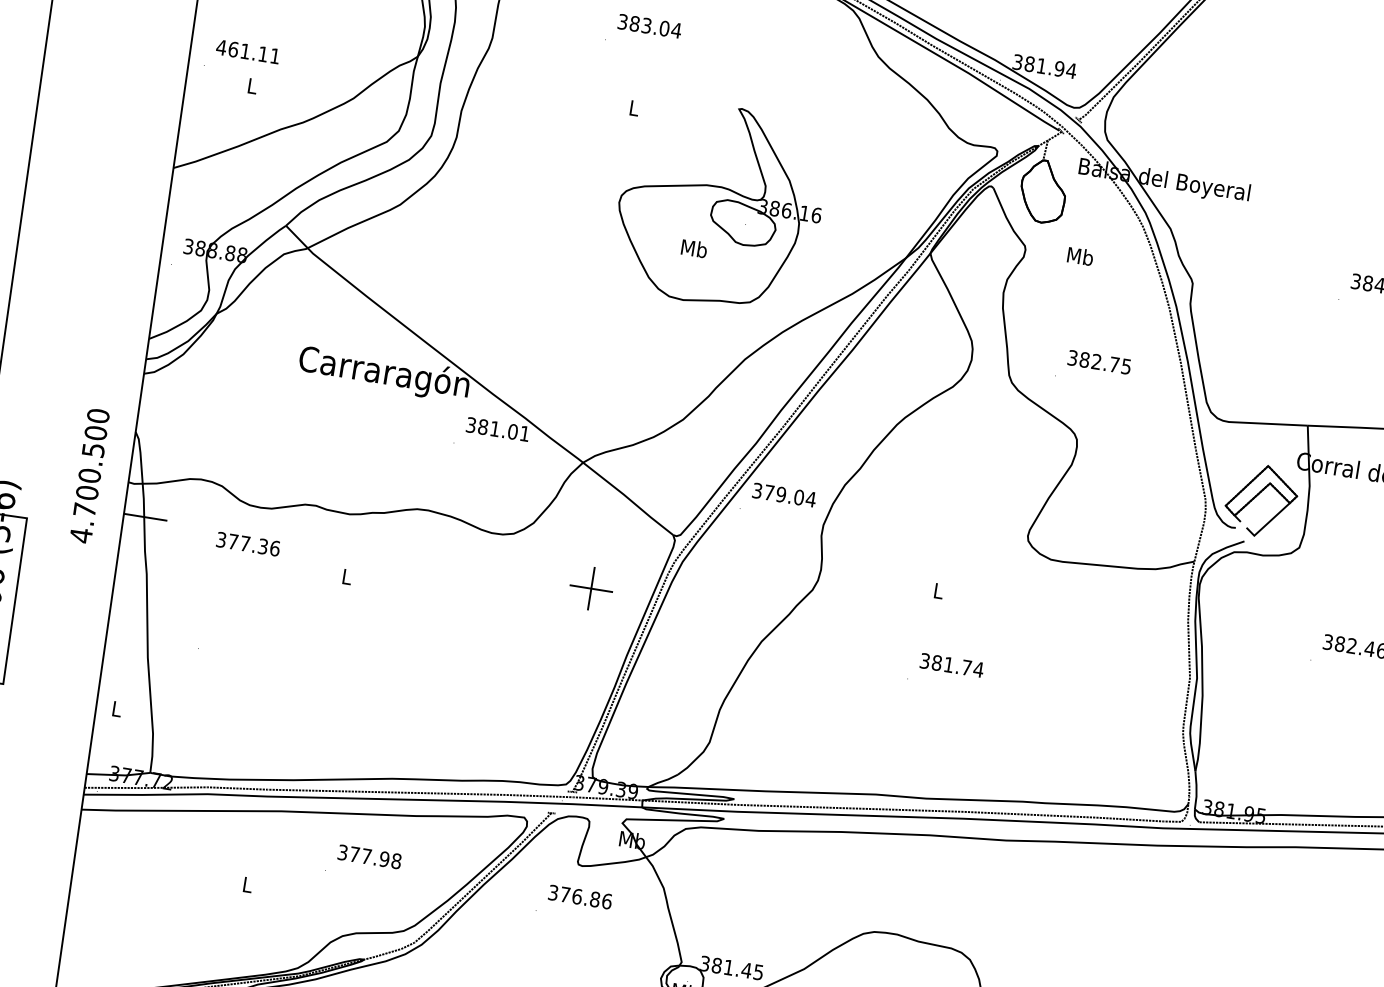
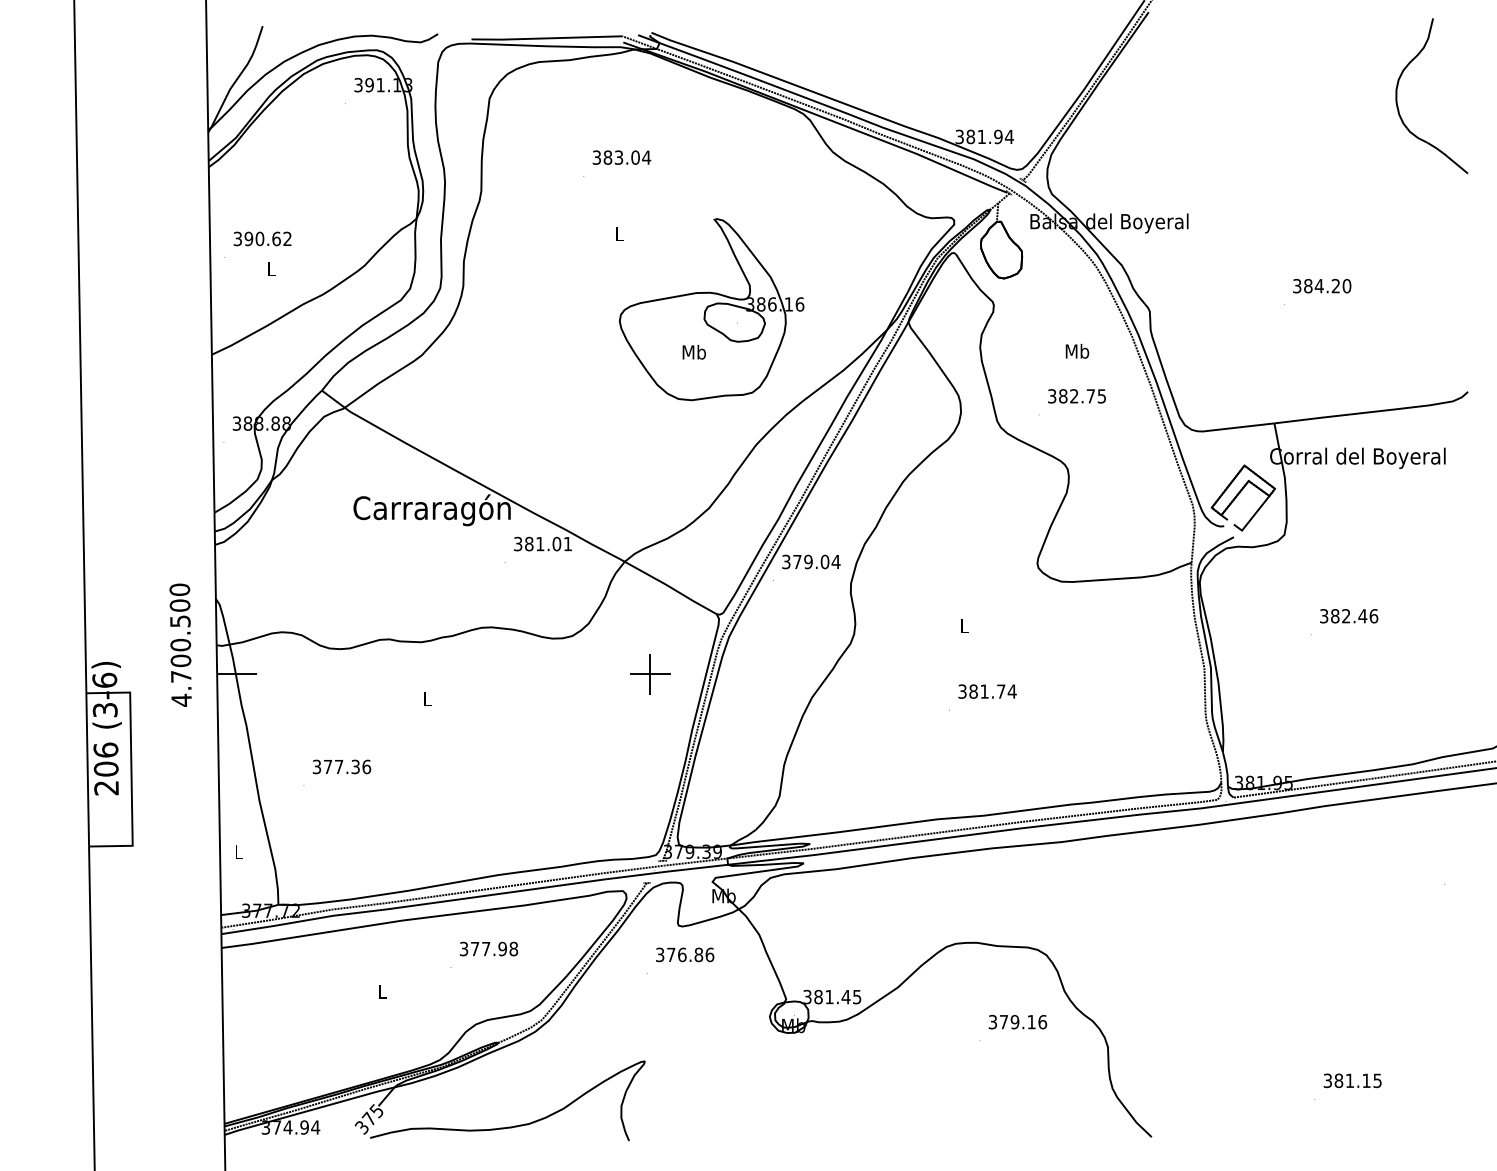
text: (248, 51) -> (262, 238), 461.11 -> 390.62
text: (1080, 256) -> (1077, 351), moved
text: (247, 543) -> (341, 766), moved

